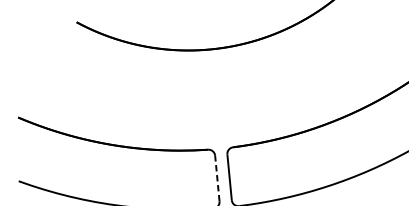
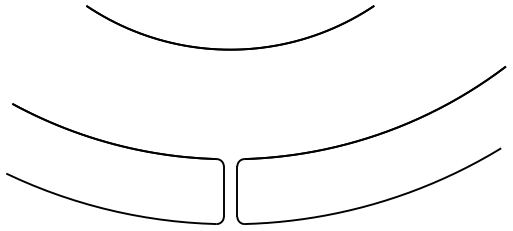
line: (217, 178) -> (223, 191), dashed -> solid

